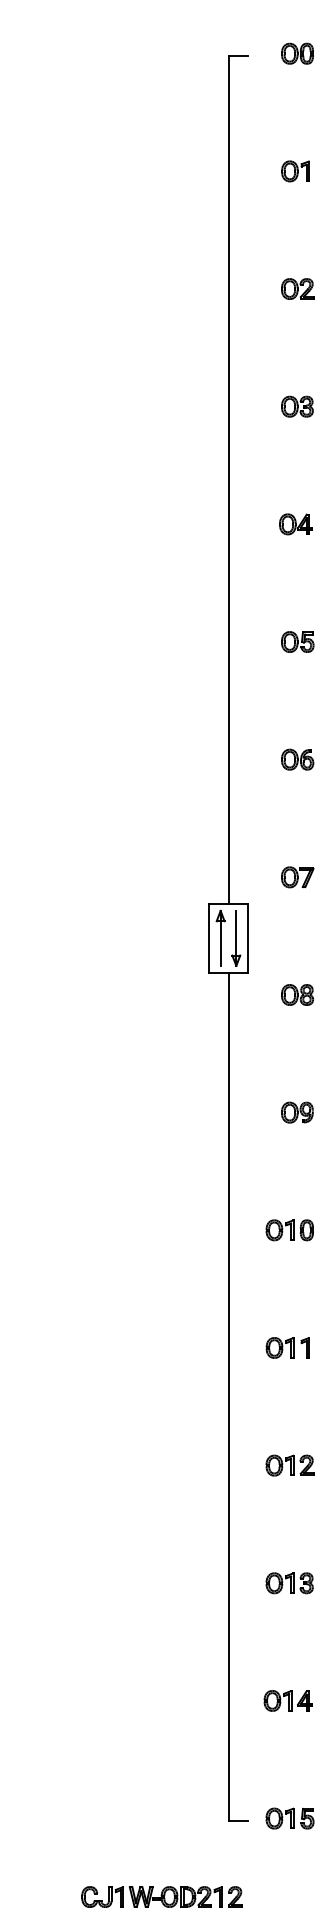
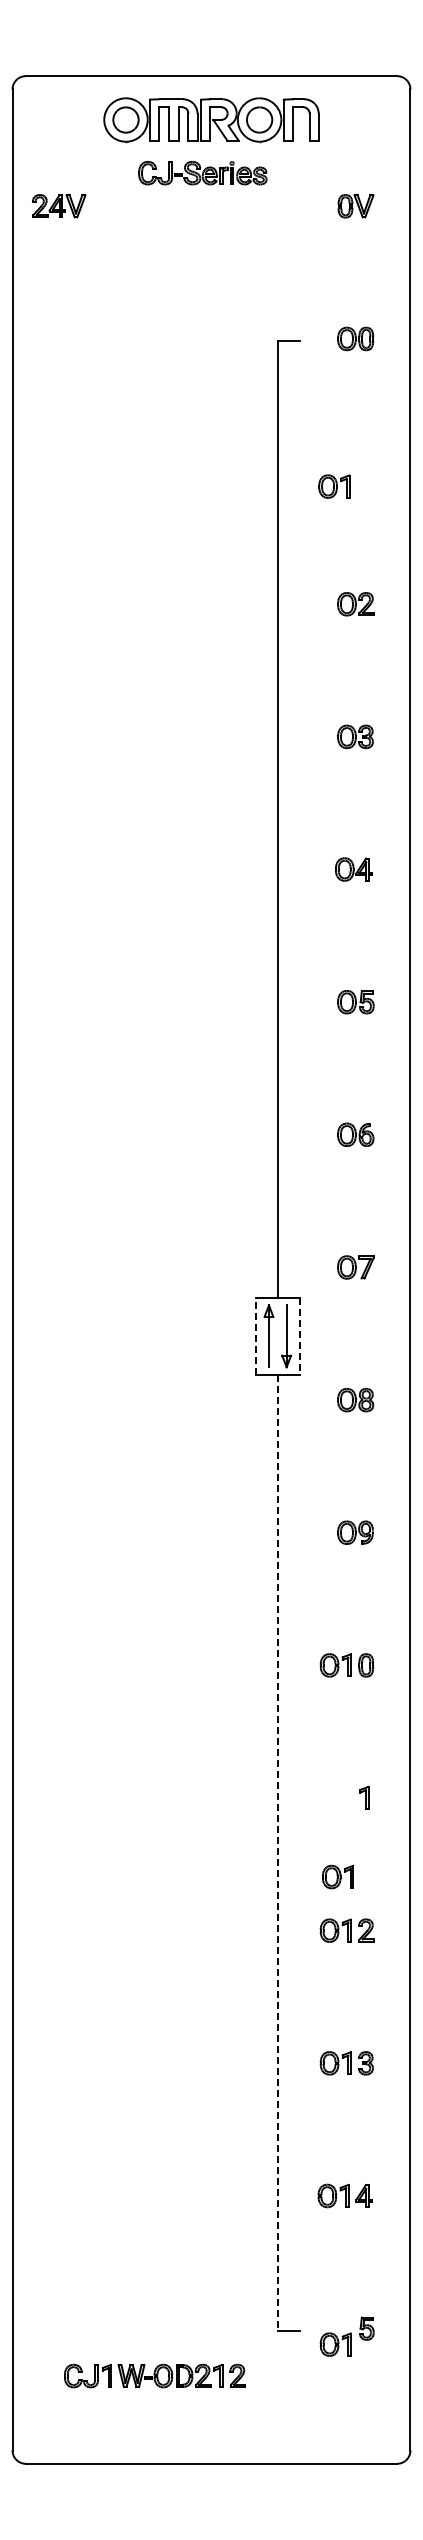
part: (295, 171) -> (334, 486), moved
line: (208, 938) -> (255, 1336), solid -> dashed
line: (247, 938) -> (299, 1336), solid -> dashed
part: (279, 1347) -> (337, 1876), moved
line: (228, 1397) -> (277, 1853), solid -> dashed
part: (279, 1818) -> (335, 2344), moved
part: (161, 1896) -> (154, 2375), moved

